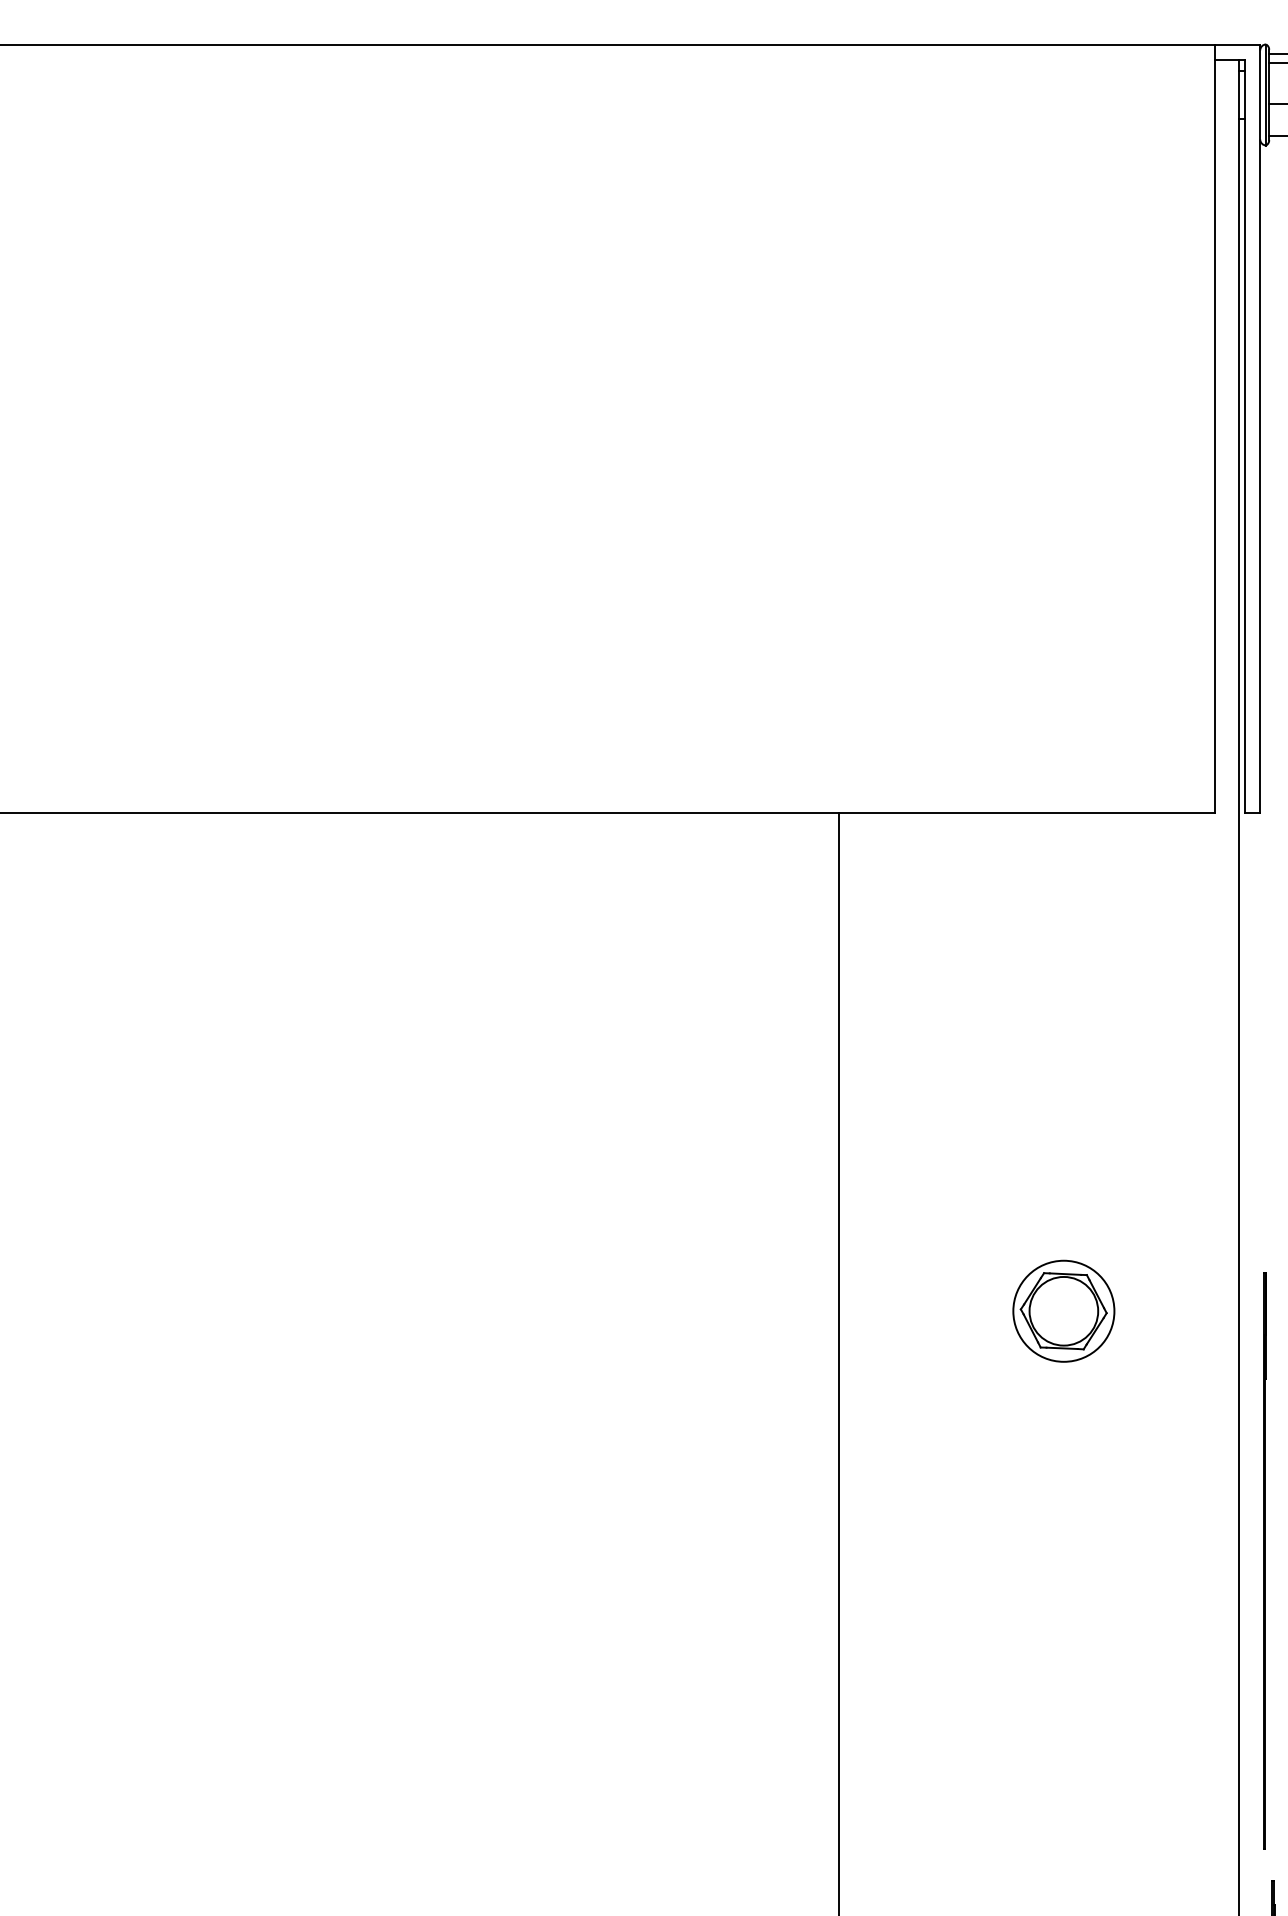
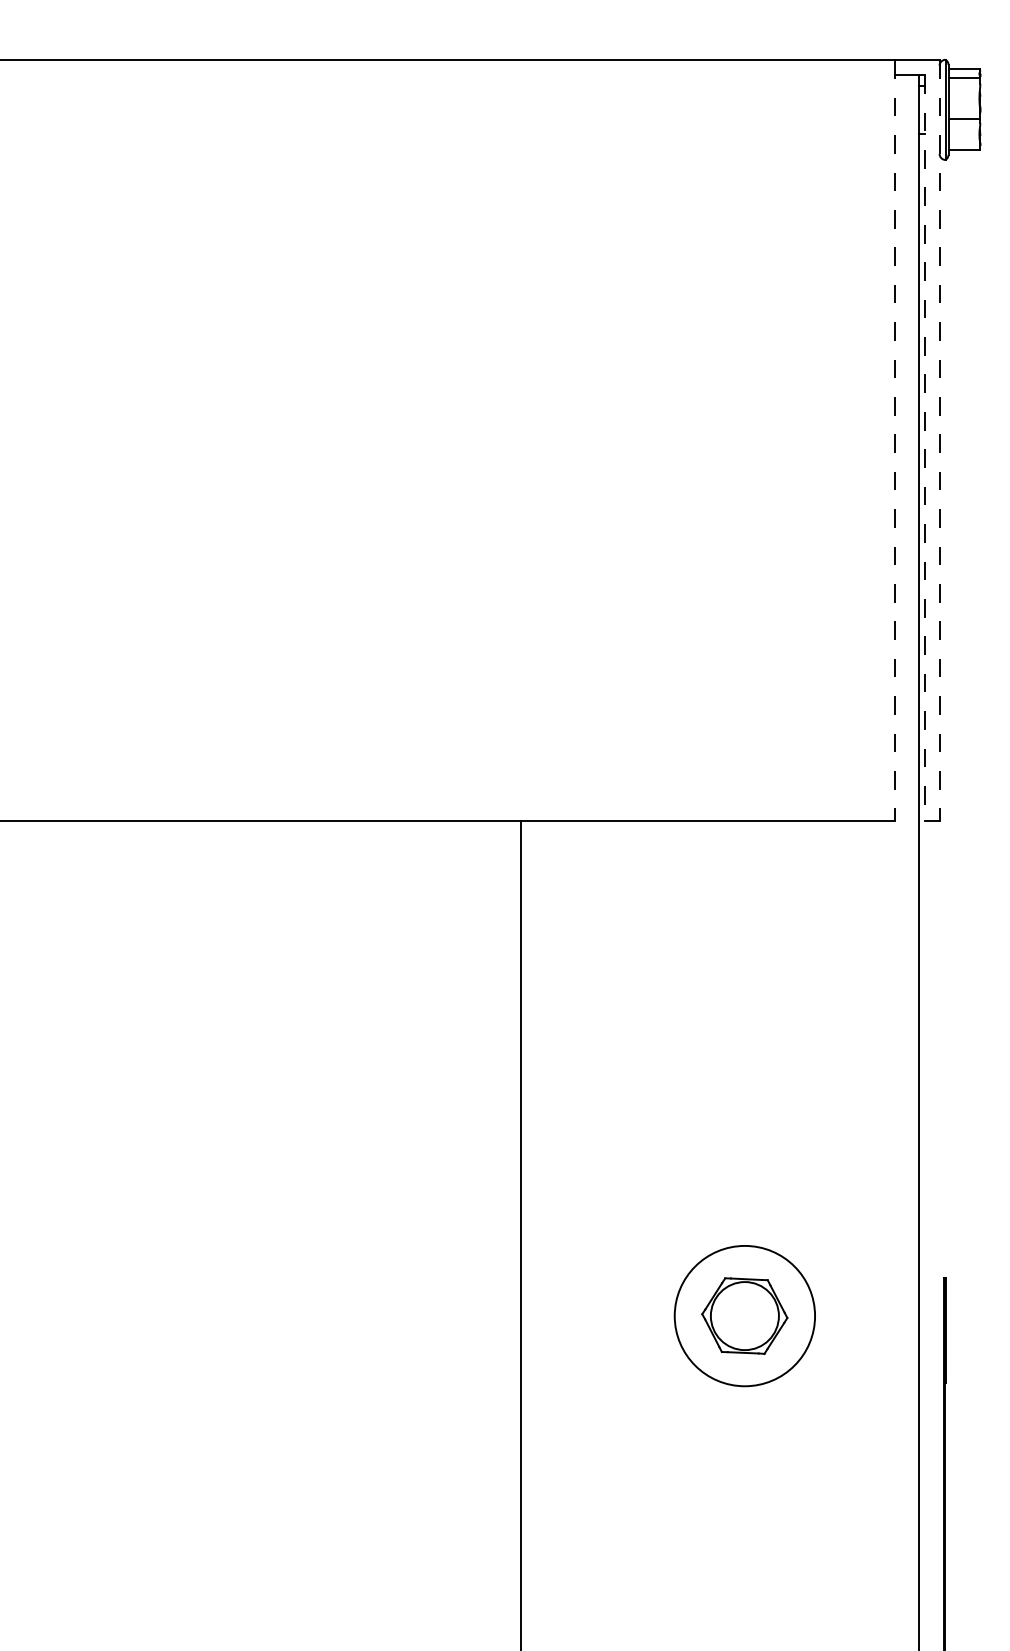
line: (1215, 428) -> (895, 440), solid -> dashed
line: (1260, 428) -> (939, 440), solid -> dashed
line: (1245, 436) -> (925, 448), solid -> dashed
circle: (1063, 1310) -> (744, 1315), size x1.4

